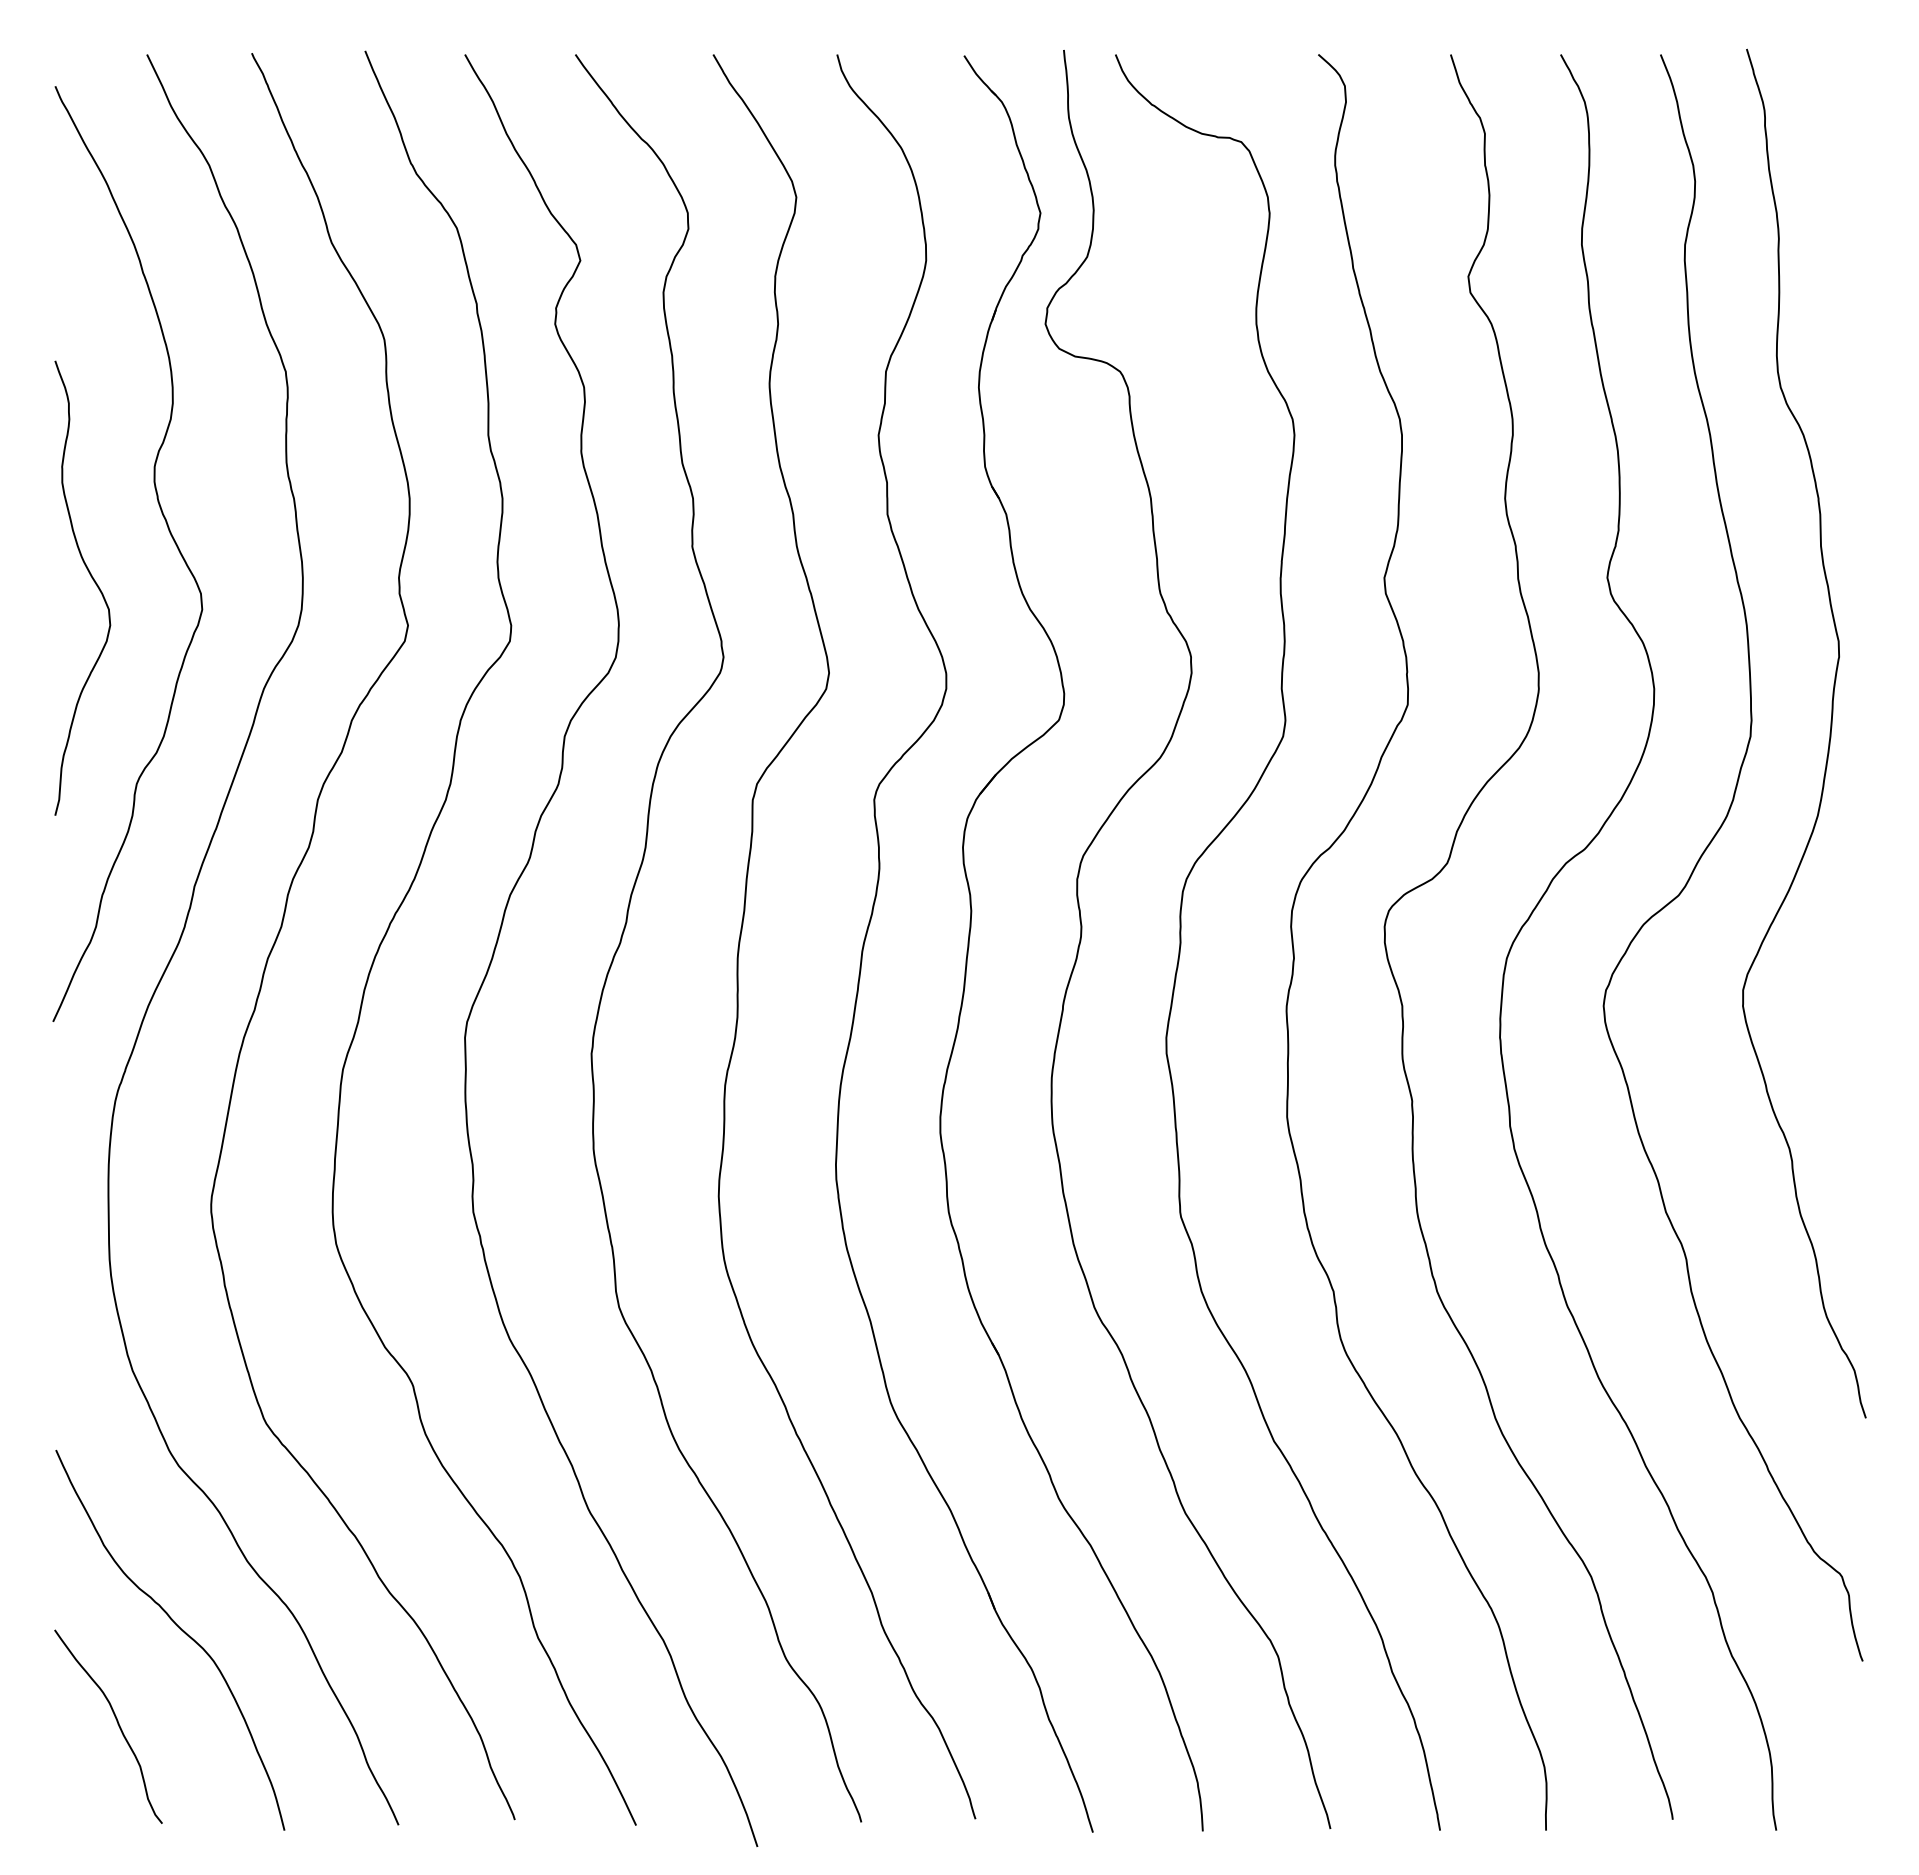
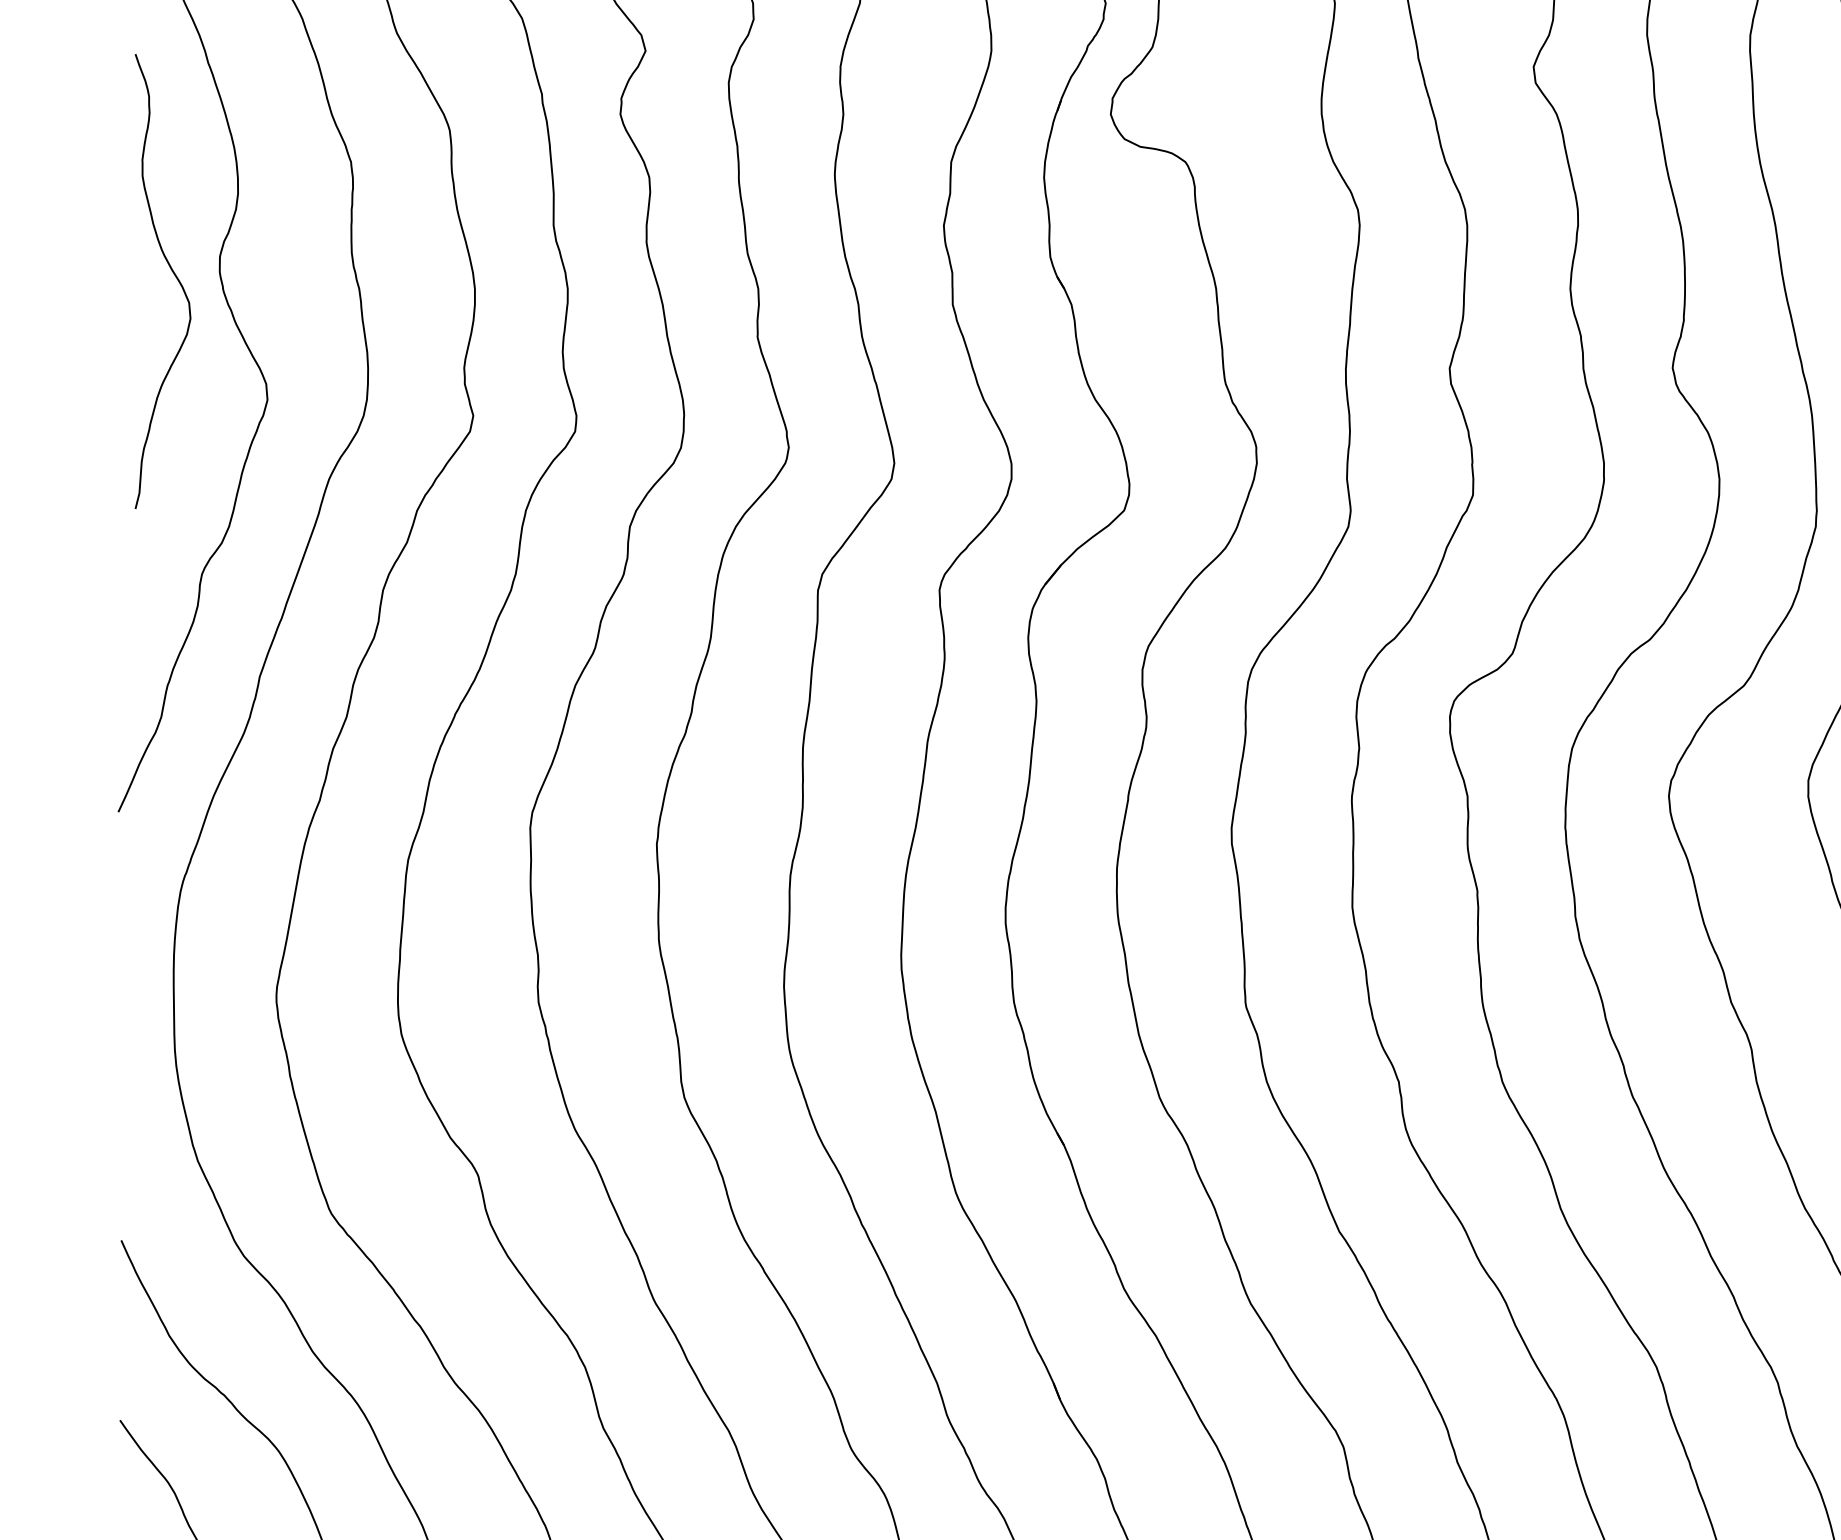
curve: (93, 581) -> (173, 274), moved

